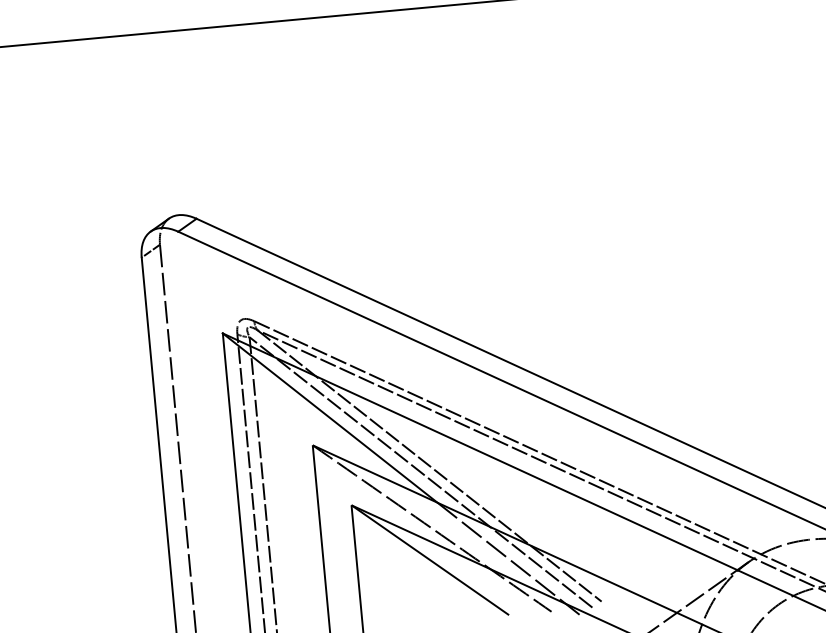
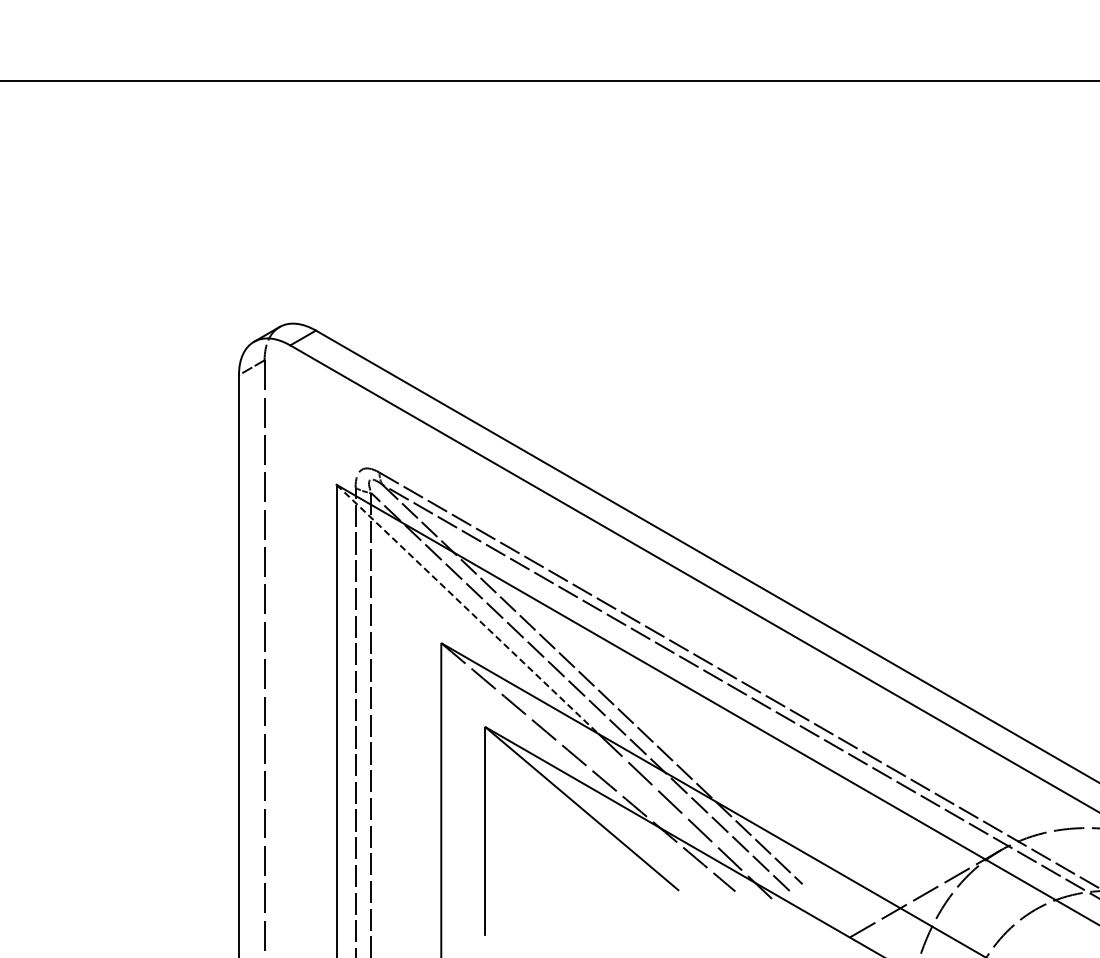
line: (330, 418) -> (467, 609), solid -> dashed

